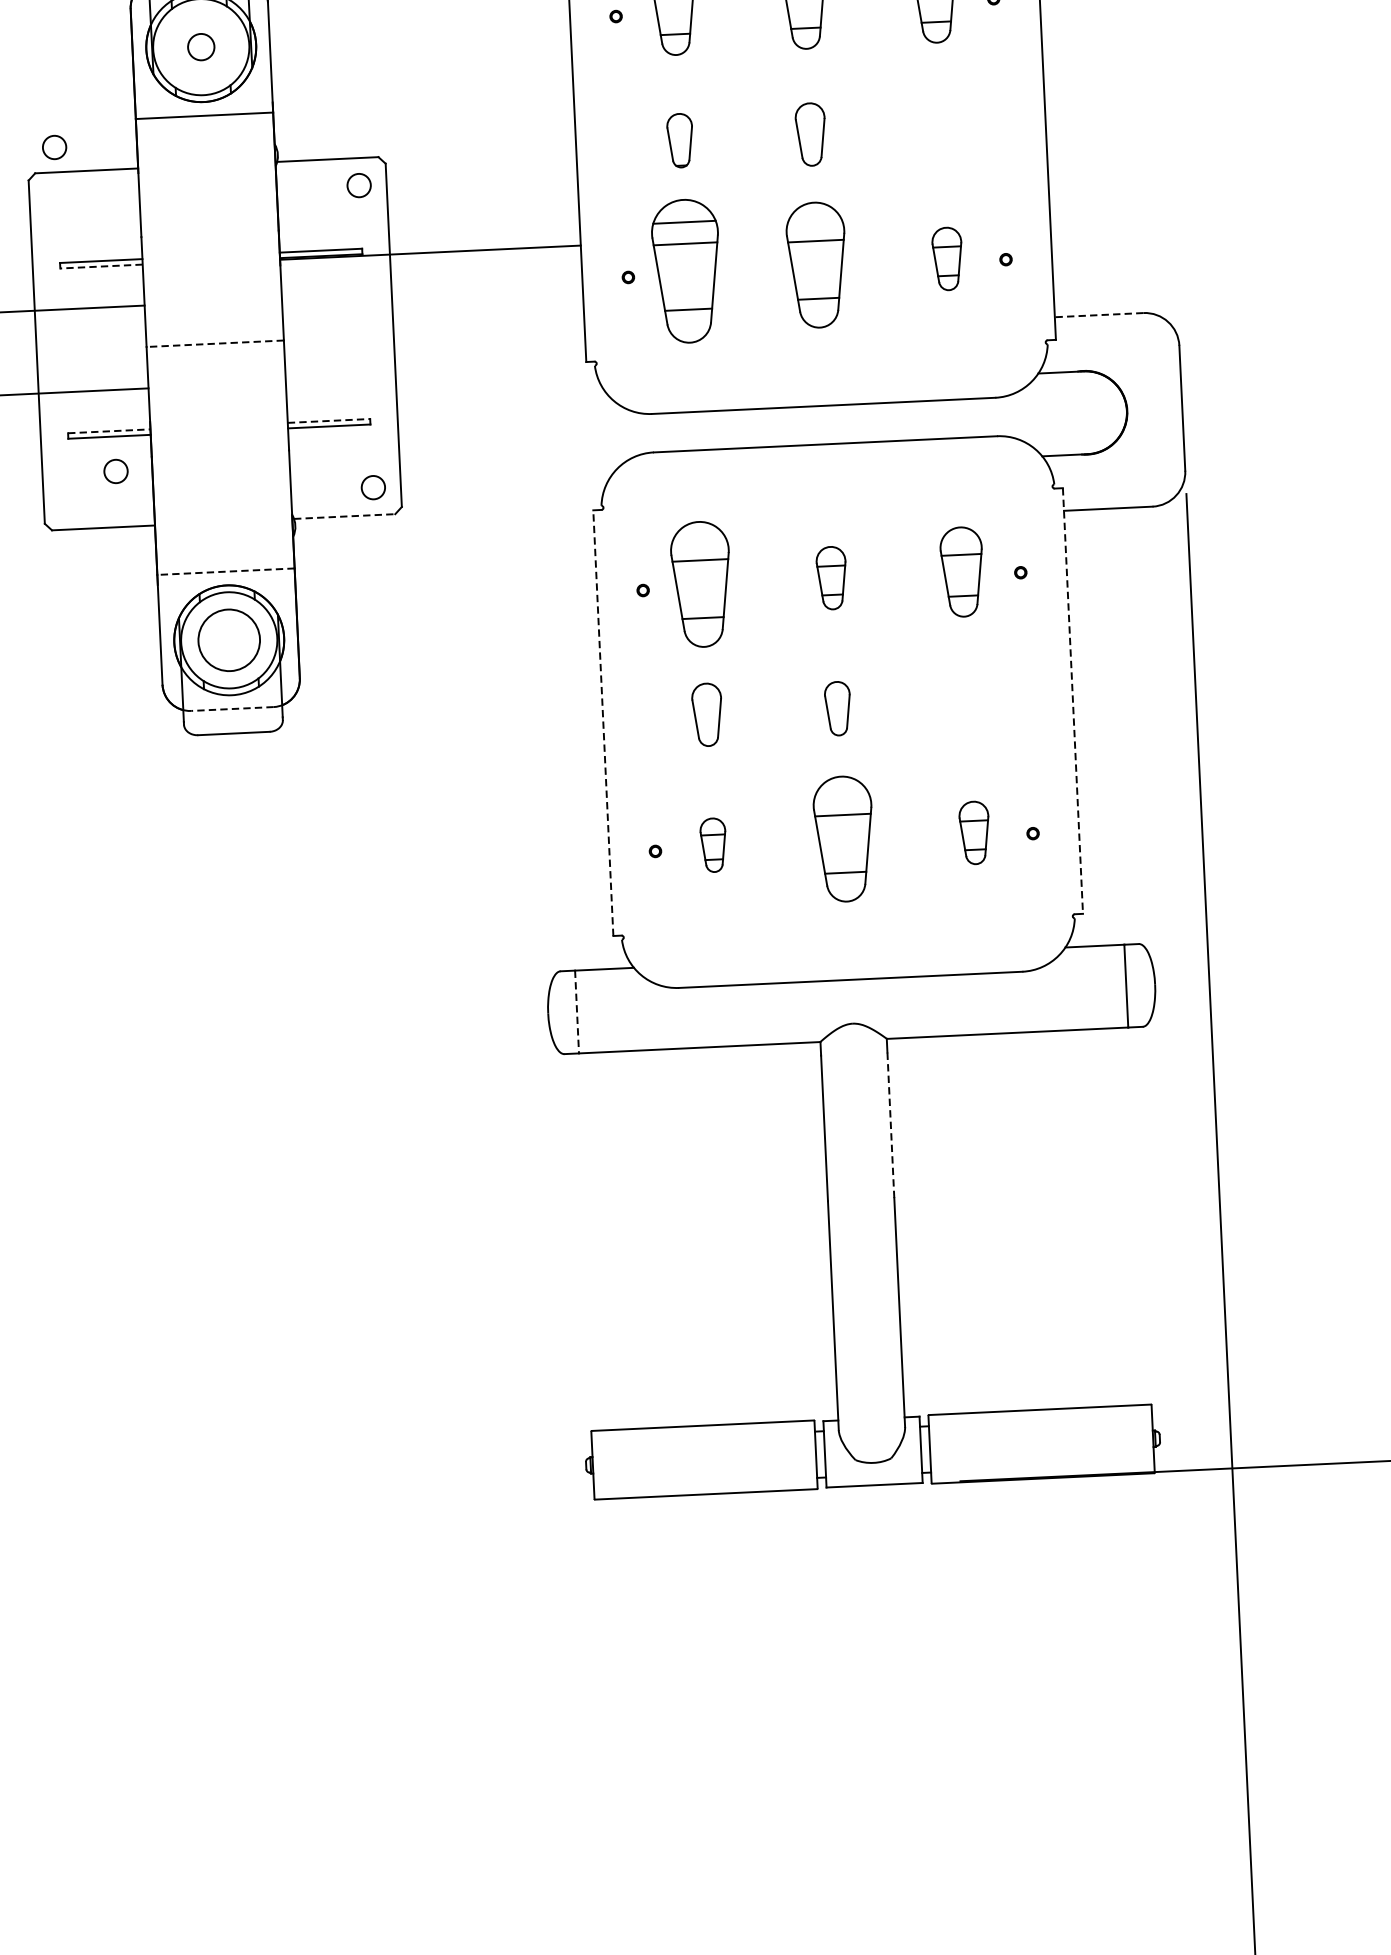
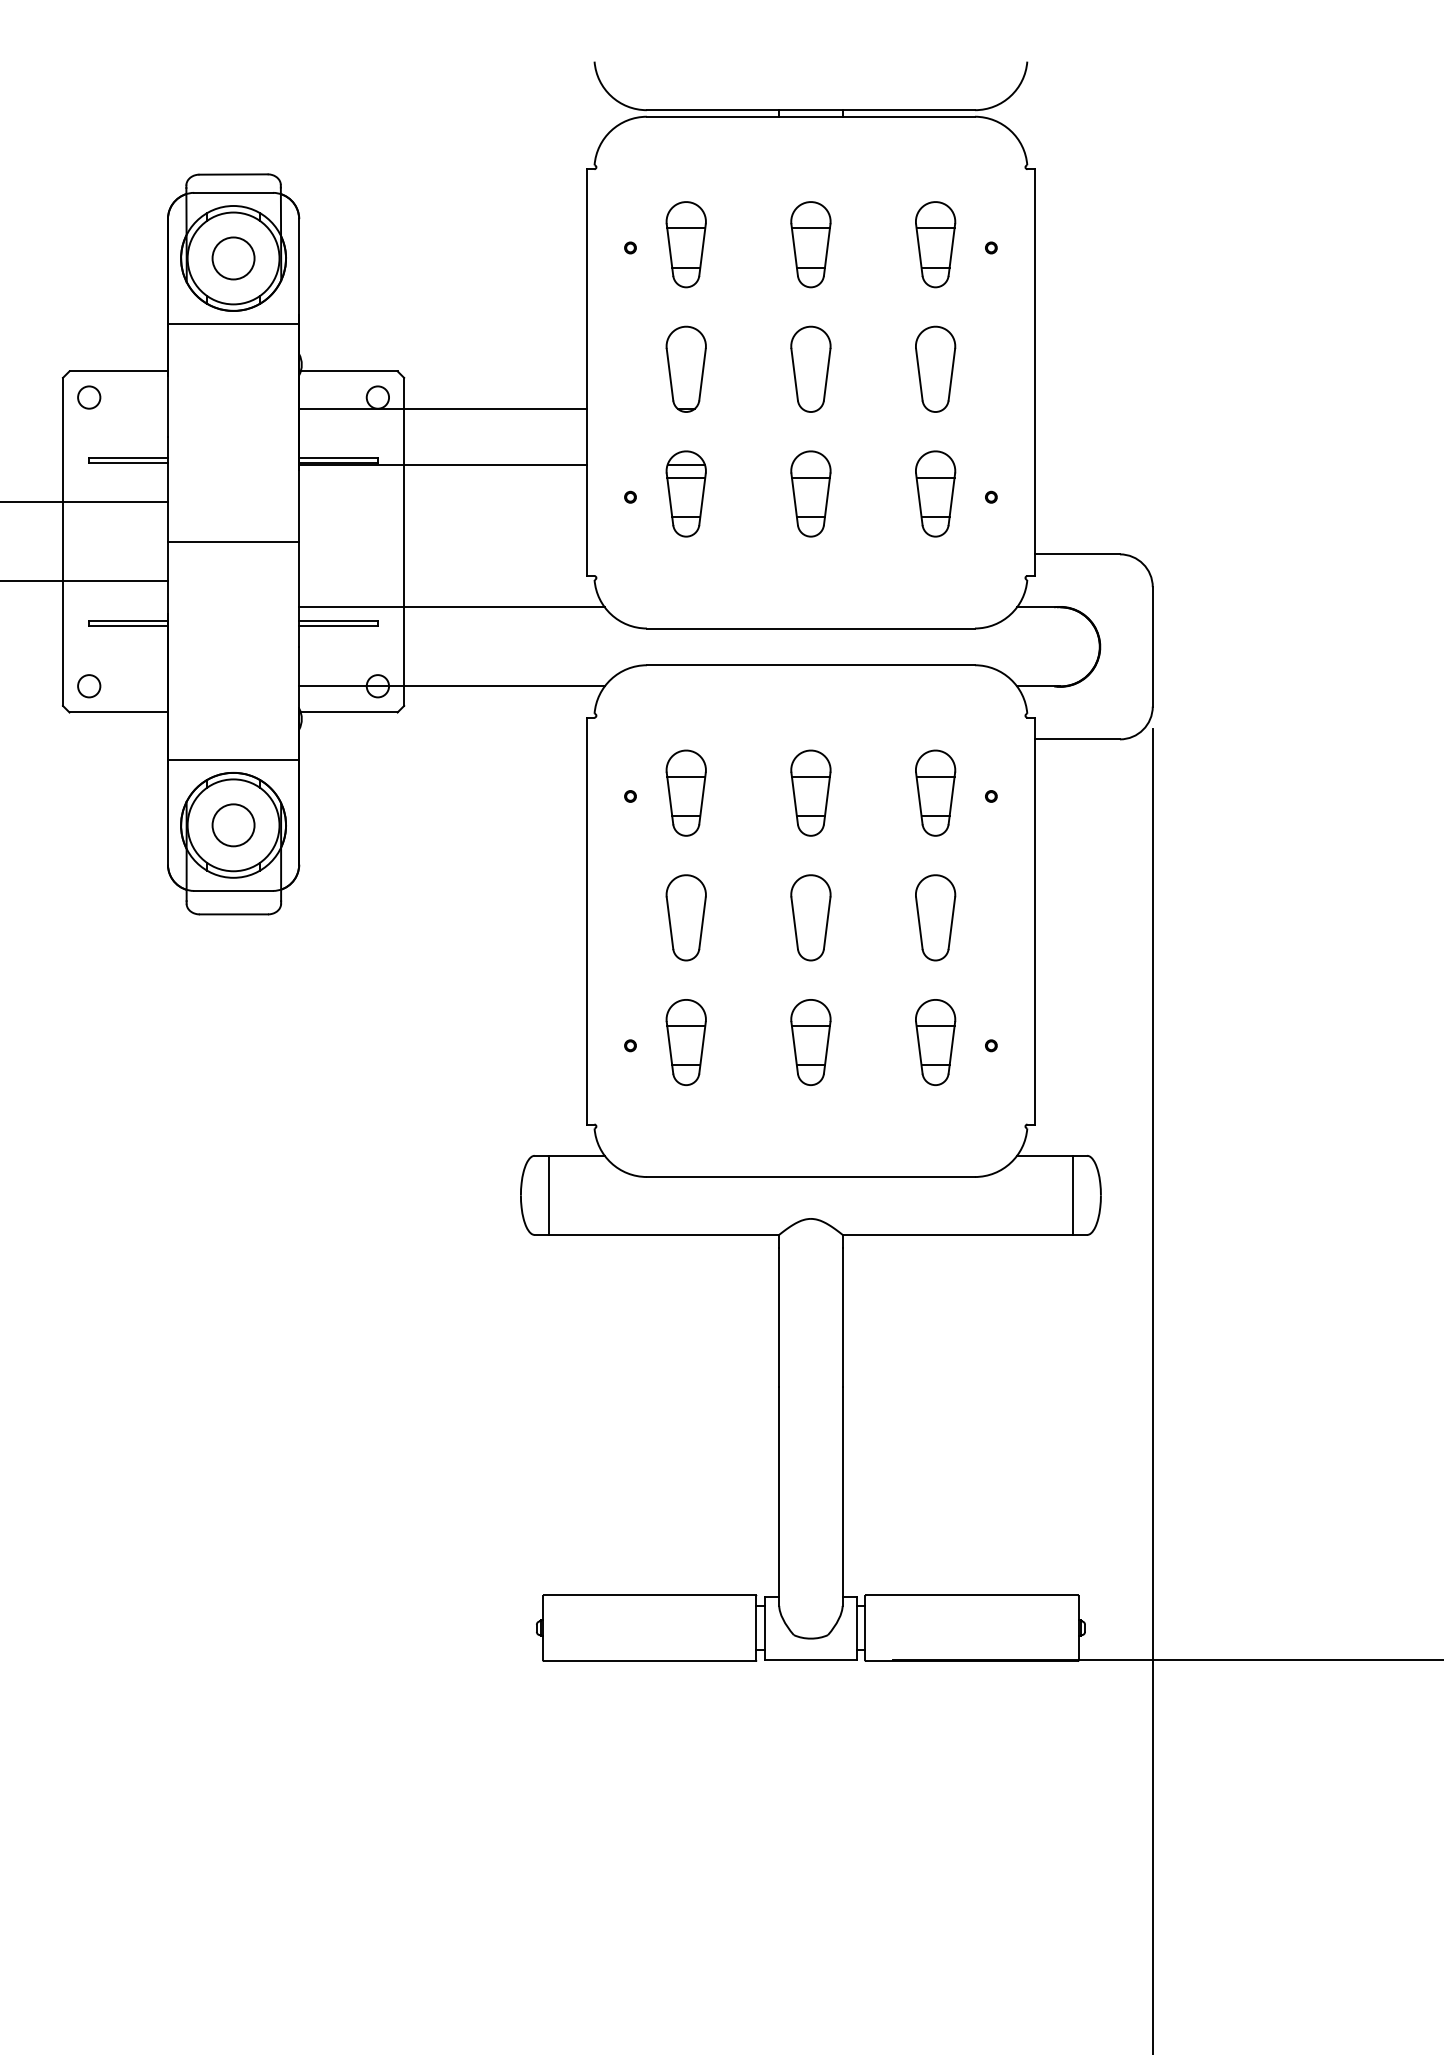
circle: (201, 47) -> (233, 258), size x1.67
part: (941, 127) -> (935, 368), added
part: (810, 133) -> (810, 368), size x1.43
part: (679, 139) -> (685, 368), size x1.67
circle: (54, 147) -> (89, 397), moved
line: (427, 194) -> (442, 409), added
part: (947, 258) -> (935, 493), size x1.43
part: (816, 264) -> (810, 493), size x0.71
line: (101, 266) -> (128, 463), dashed -> solid
part: (685, 270) -> (685, 493), size x0.62
line: (1098, 315) -> (1077, 554), dashed -> solid
line: (215, 343) -> (233, 541), dashed -> solid
line: (446, 401) -> (451, 607), added
line: (329, 420) -> (339, 620), dashed -> solid
line: (110, 431) -> (129, 620), dashed -> solid
circle: (116, 471) -> (89, 686), moved
line: (450, 484) -> (451, 686), added
line: (344, 516) -> (349, 712), dashed -> solid
line: (225, 571) -> (233, 759), dashed -> solid
part: (831, 577) -> (810, 792), size x1.43
part: (700, 583) -> (685, 792), size x0.71
circle: (229, 640) -> (233, 825), size x0.71
line: (1073, 701) -> (1035, 921), dashed -> solid
part: (968, 702) -> (935, 917), added
line: (232, 708) -> (233, 890), dashed -> solid
part: (837, 708) -> (810, 917), size x1.67
part: (706, 714) -> (685, 917), size x1.43
line: (603, 722) -> (586, 920), dashed -> solid
part: (974, 832) -> (935, 1042), size x1.43
part: (843, 839) -> (810, 1042), size x0.71
part: (712, 845) -> (685, 1042), size x1.67
line: (577, 1012) -> (548, 1195), dashed -> solid
line: (890, 1125) -> (842, 1317), dashed -> solid

